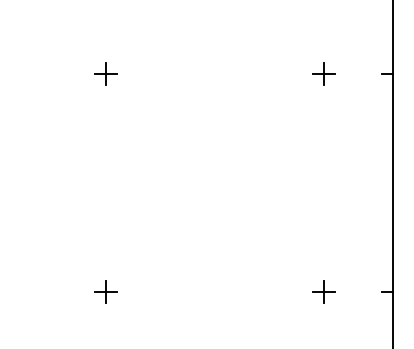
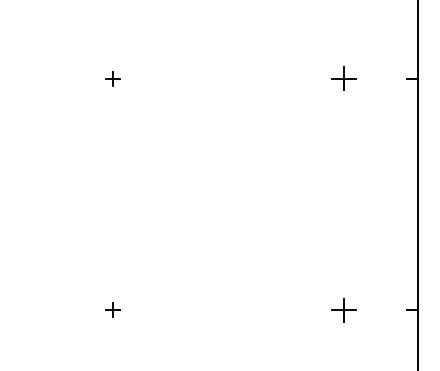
part: (105, 73) -> (112, 78), size x0.6
part: (105, 292) -> (112, 310), size x0.6

